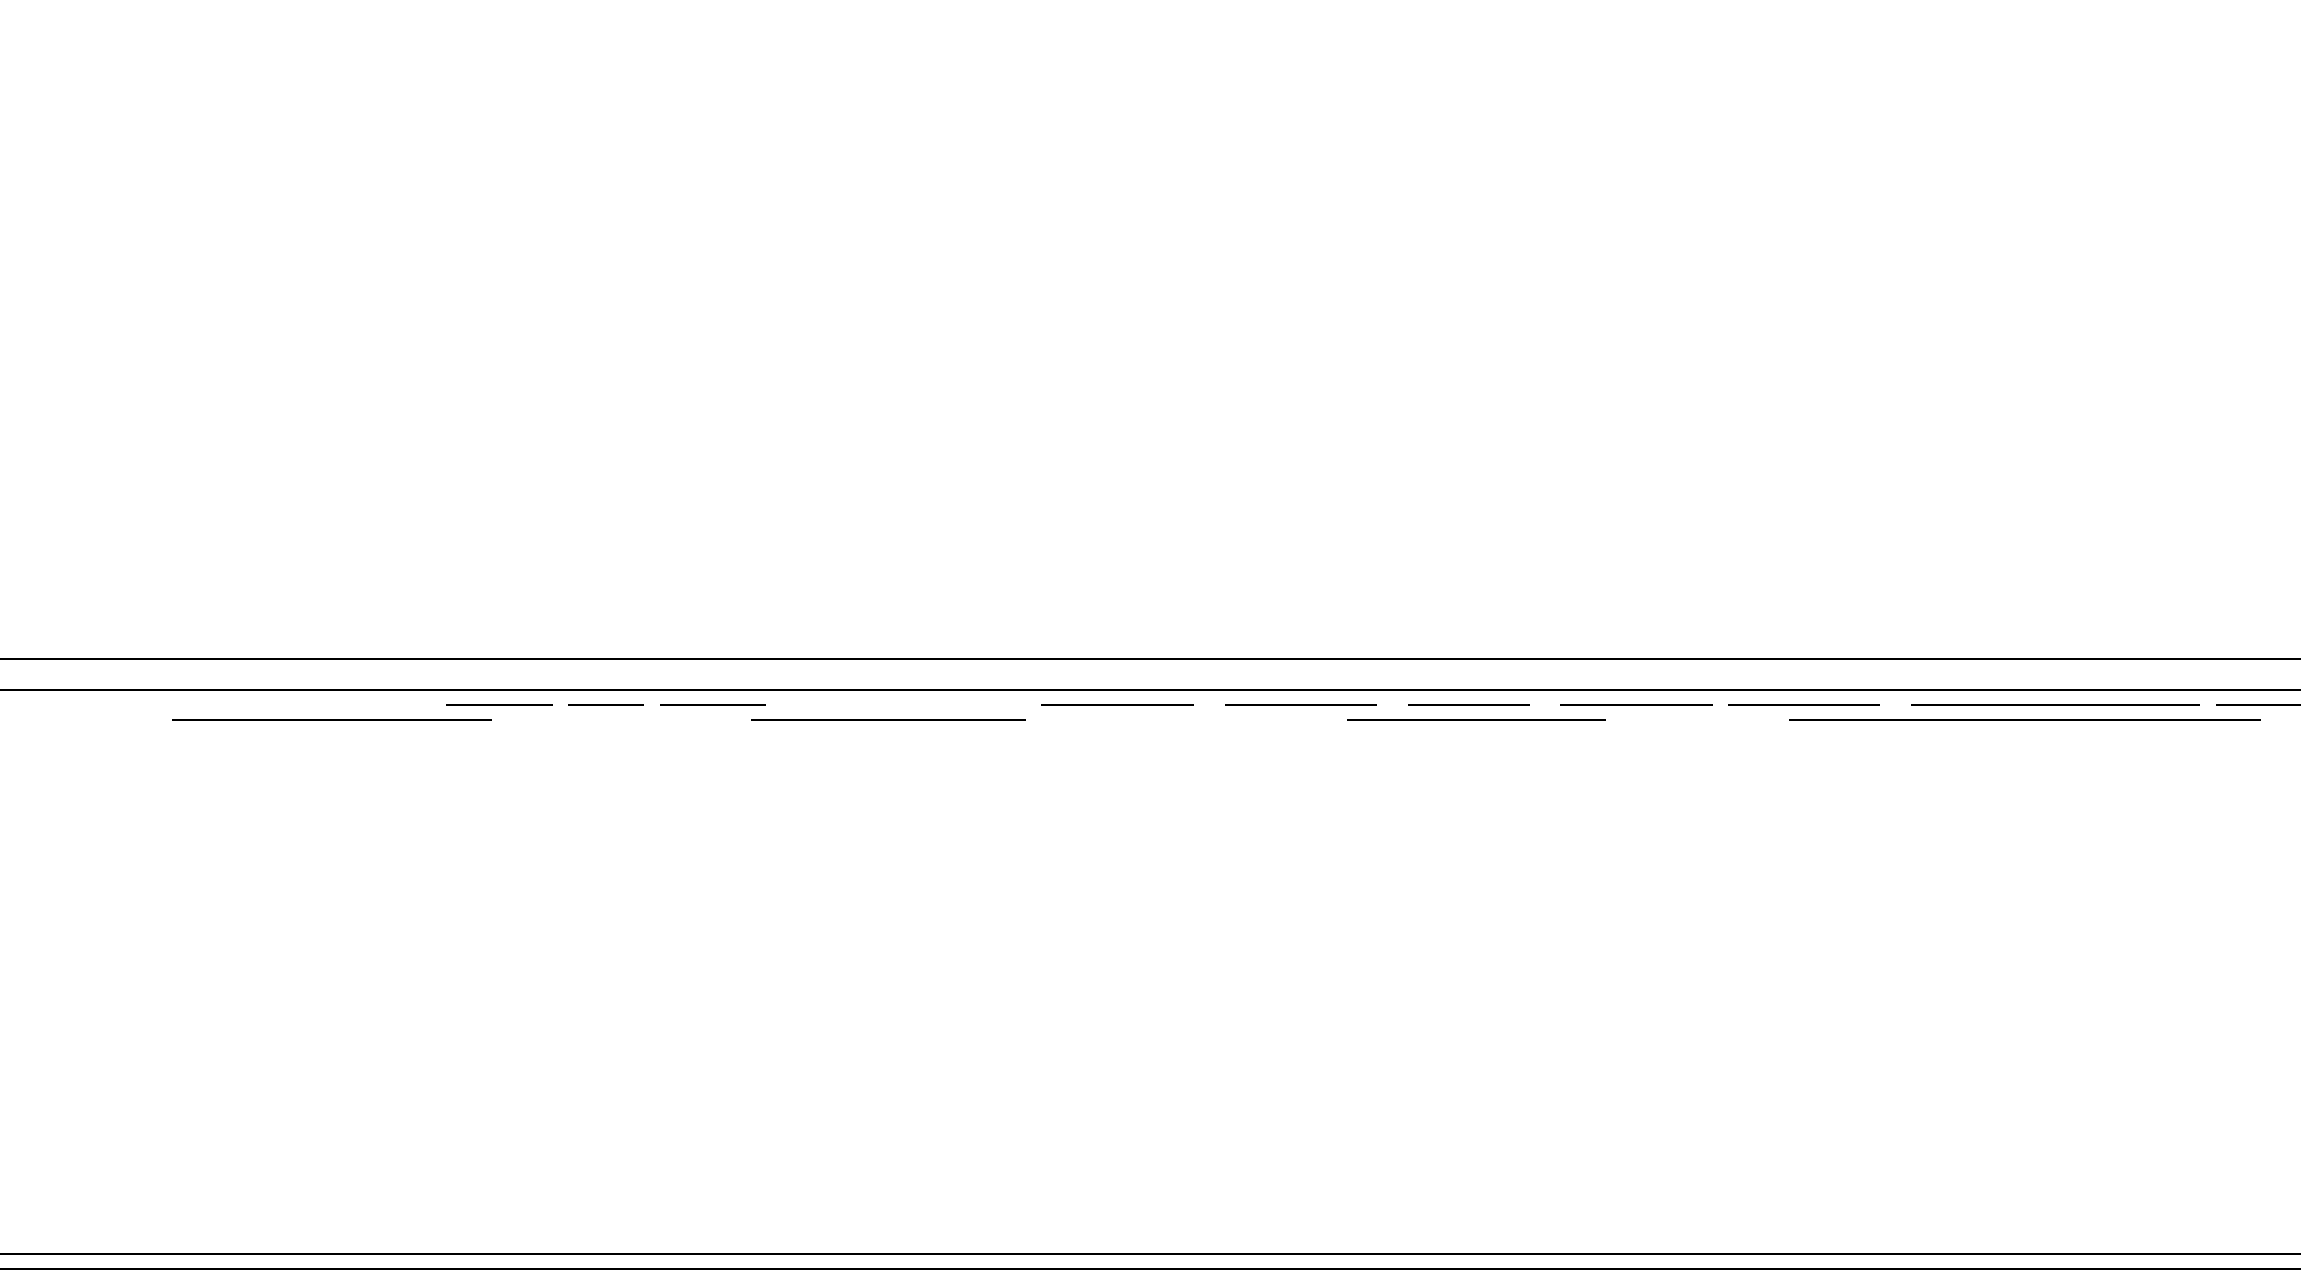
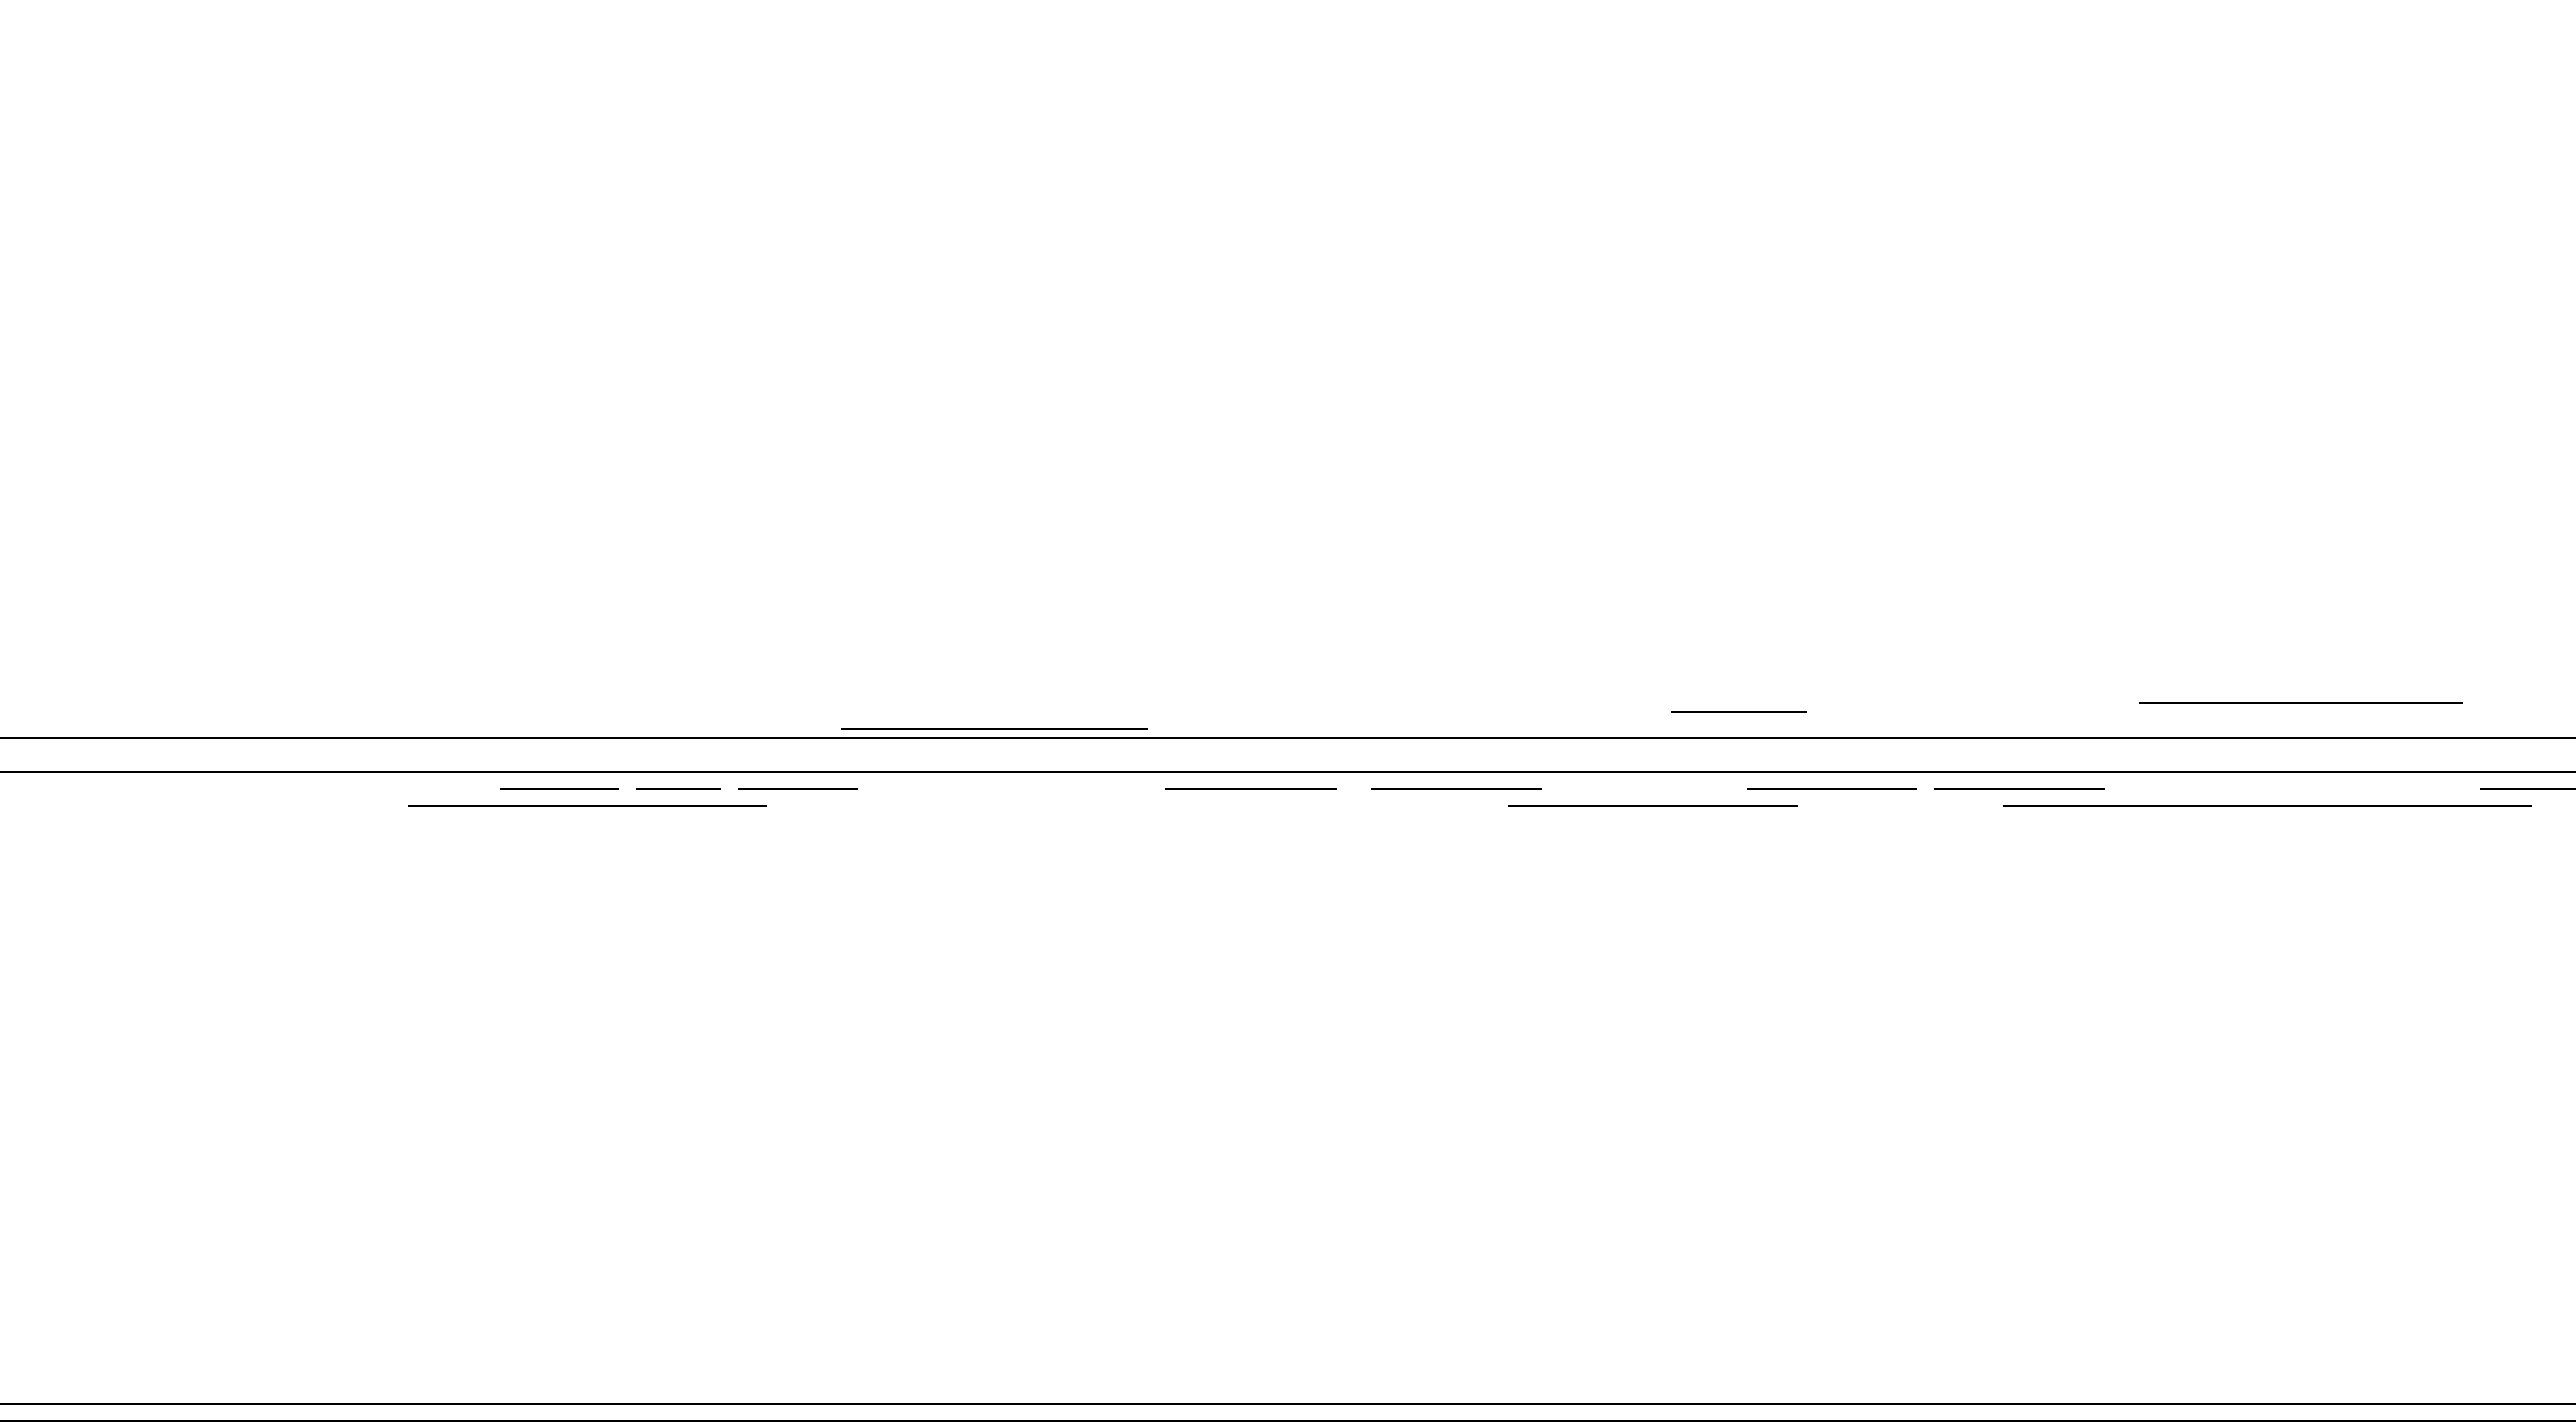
line: (1468, 704) -> (1738, 711), moved
line: (2054, 704) -> (2300, 702), moved
line: (331, 719) -> (587, 805), moved
line: (888, 719) -> (994, 728), moved

